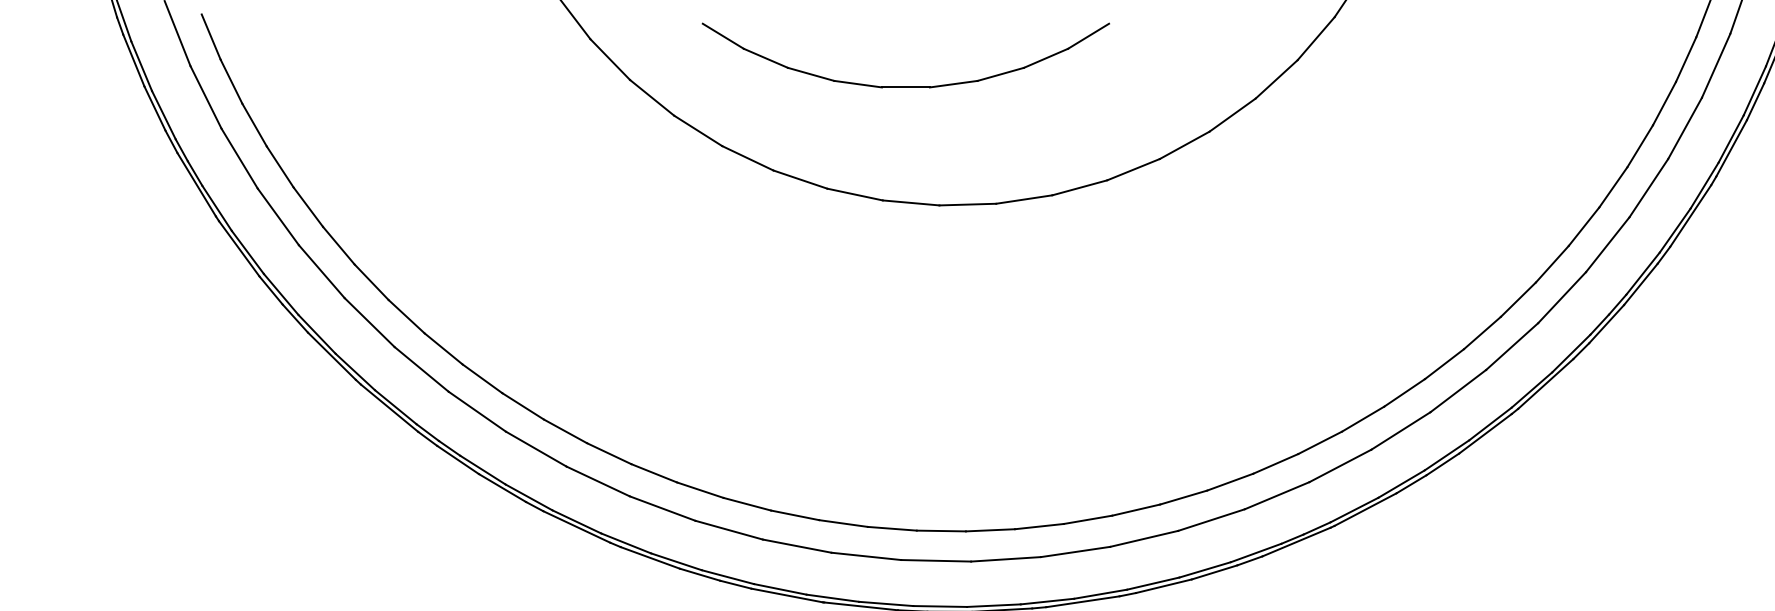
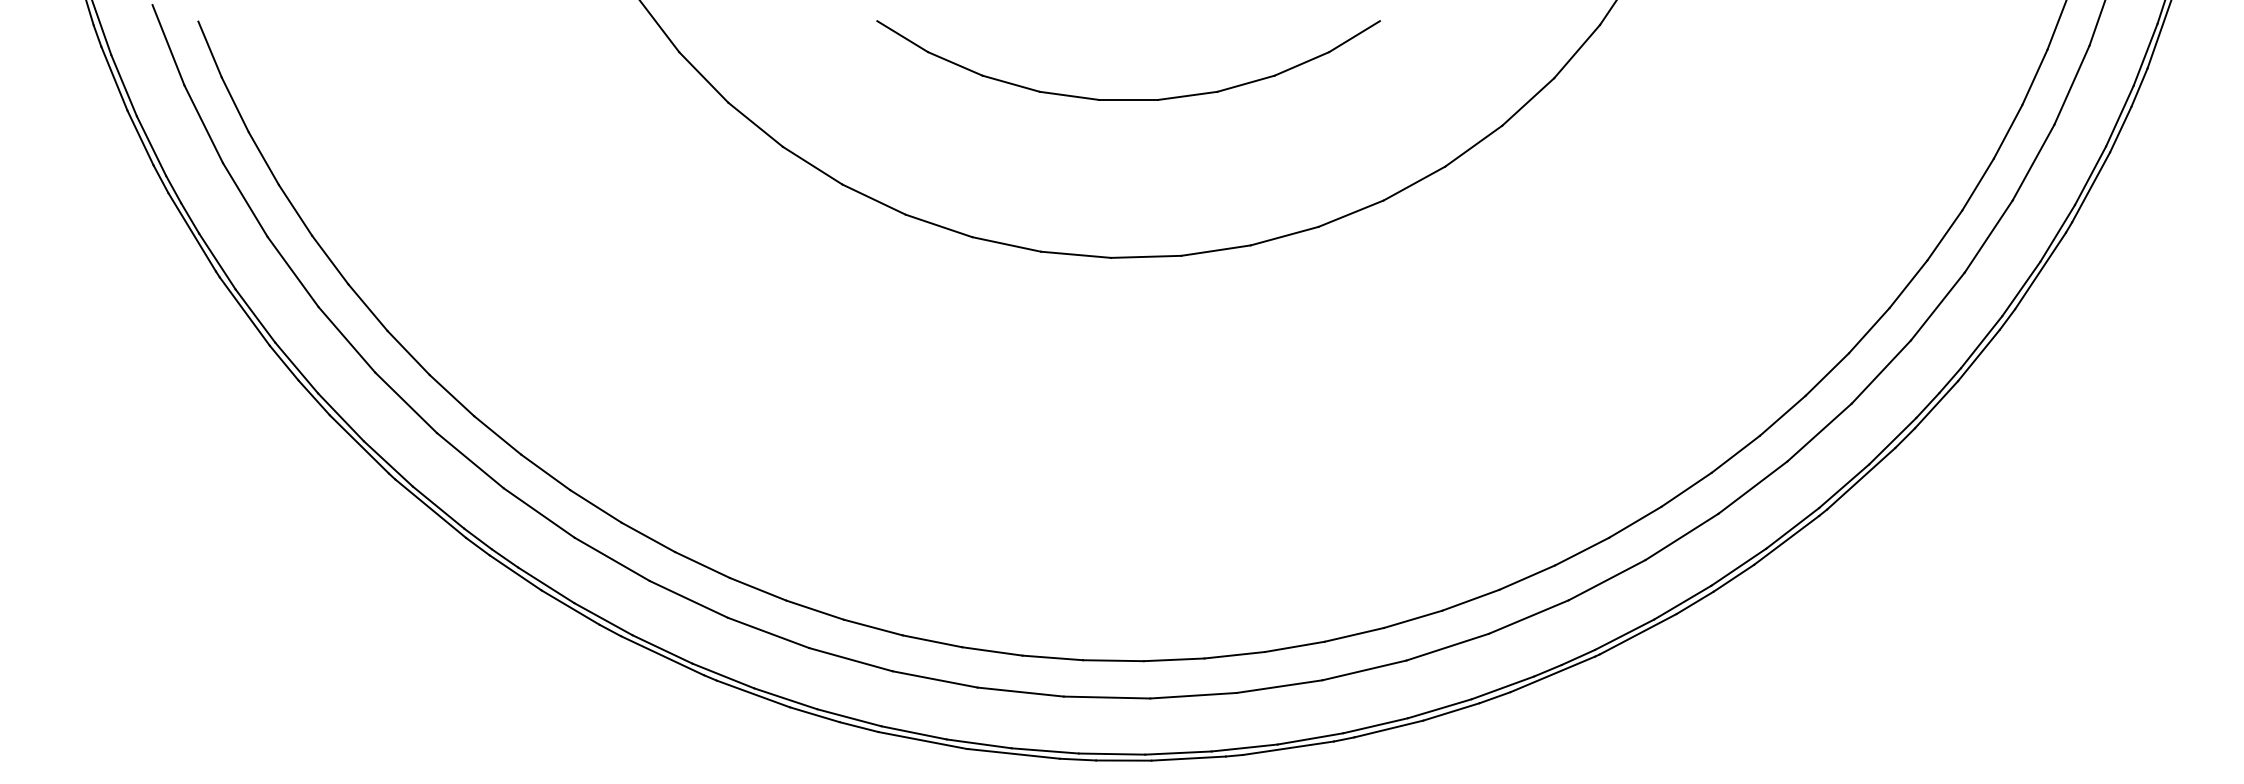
part: (905, 87) -> (1128, 99), moved

